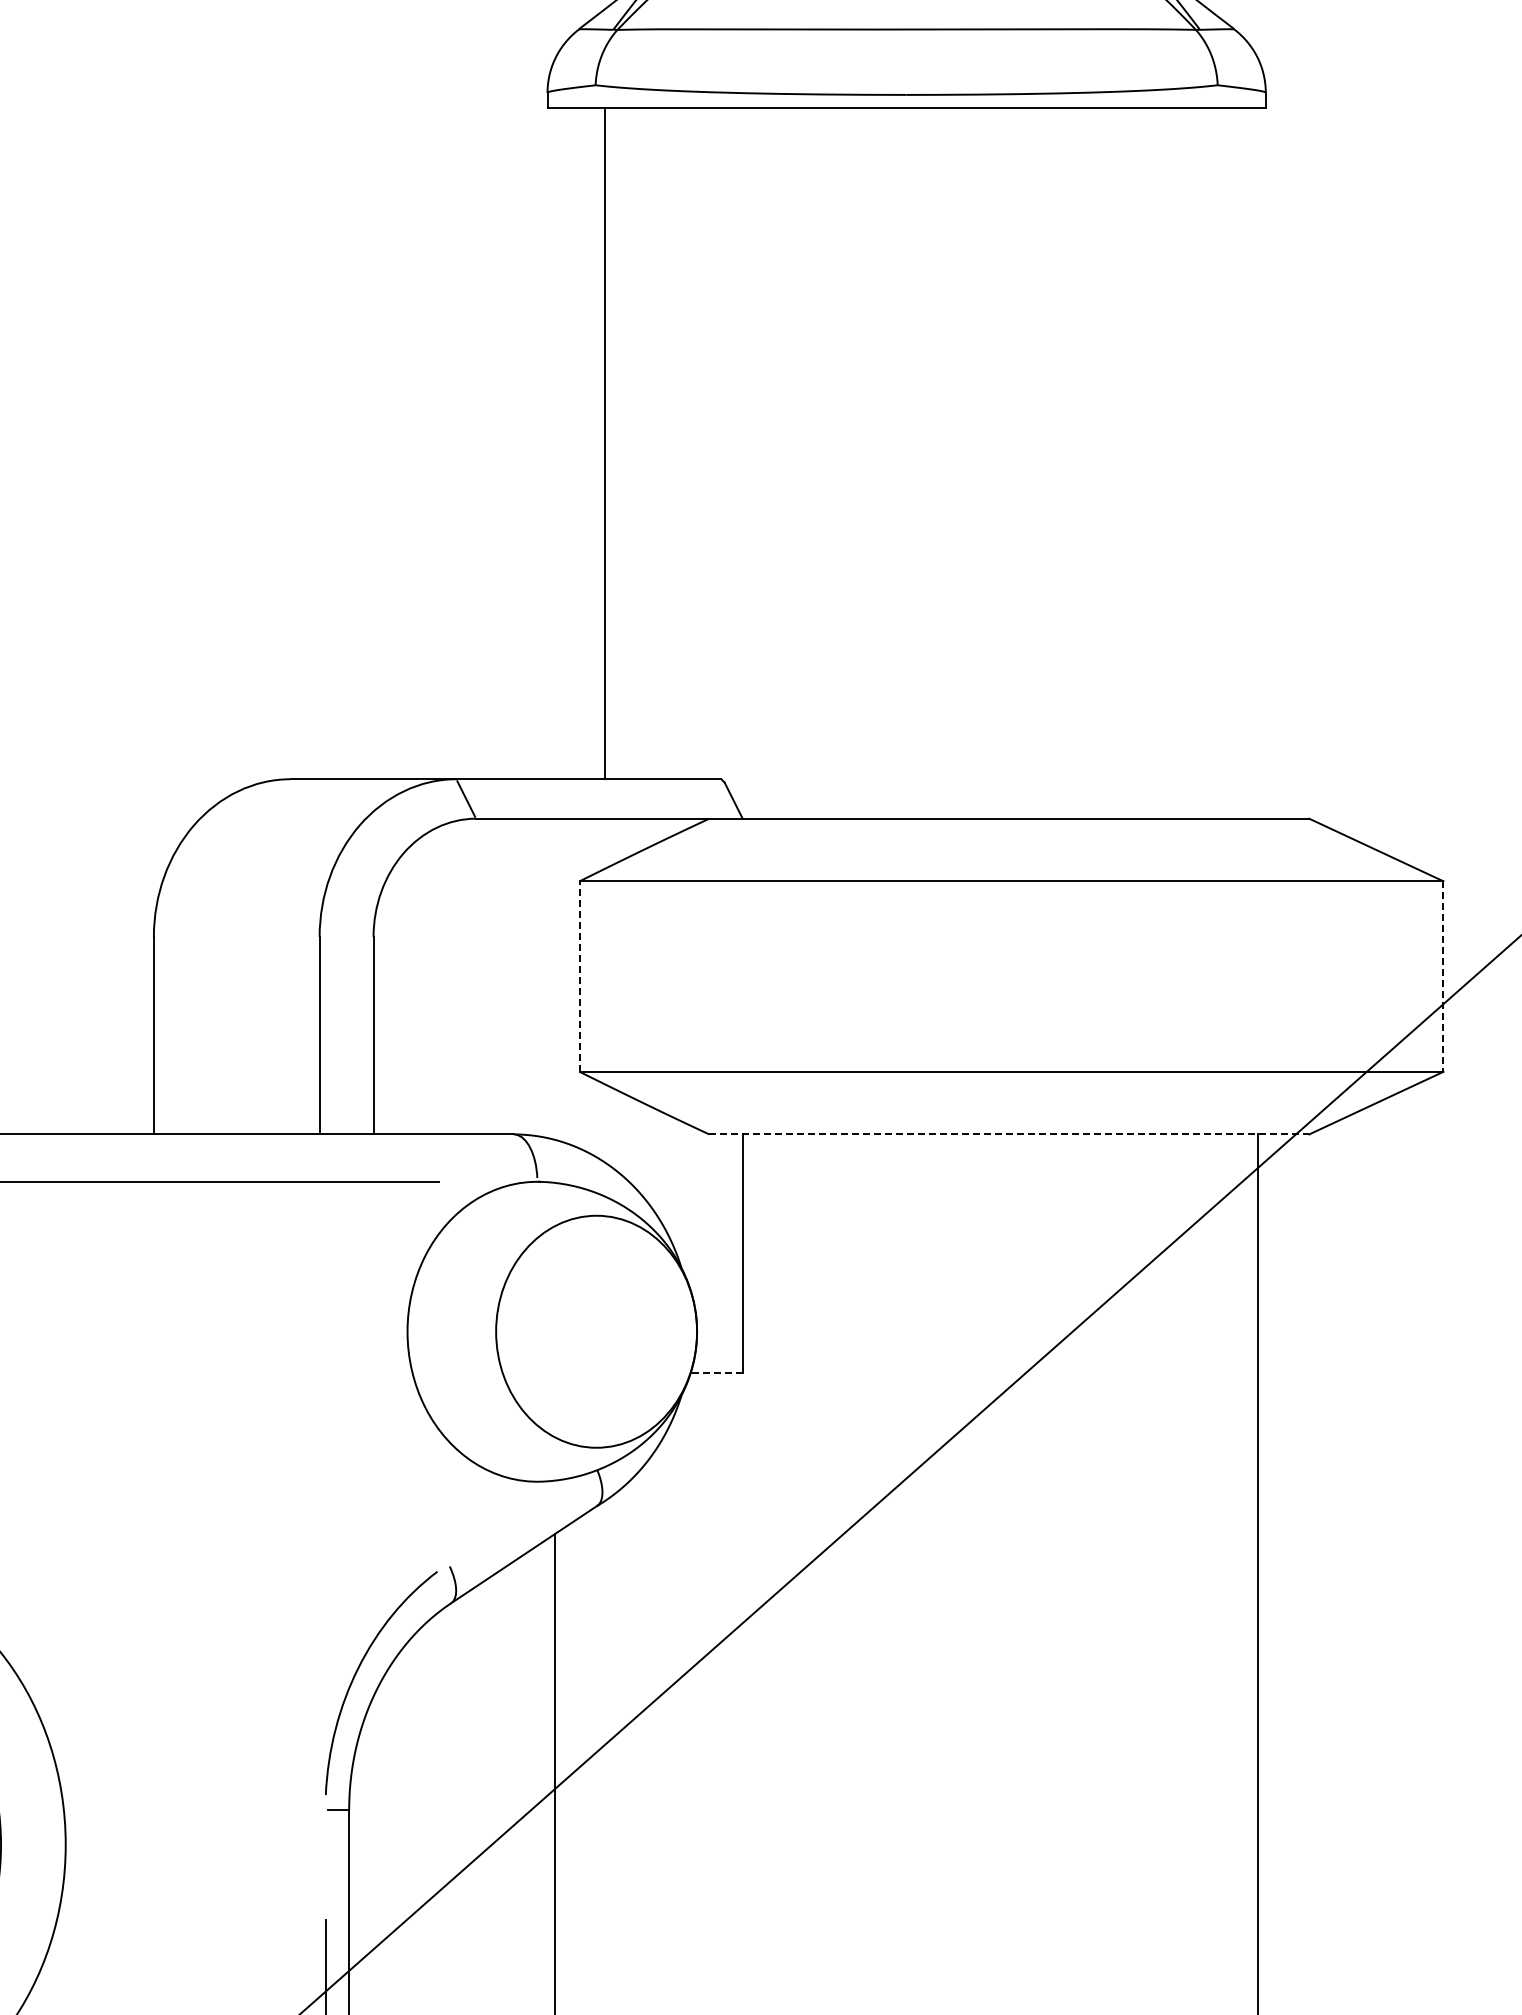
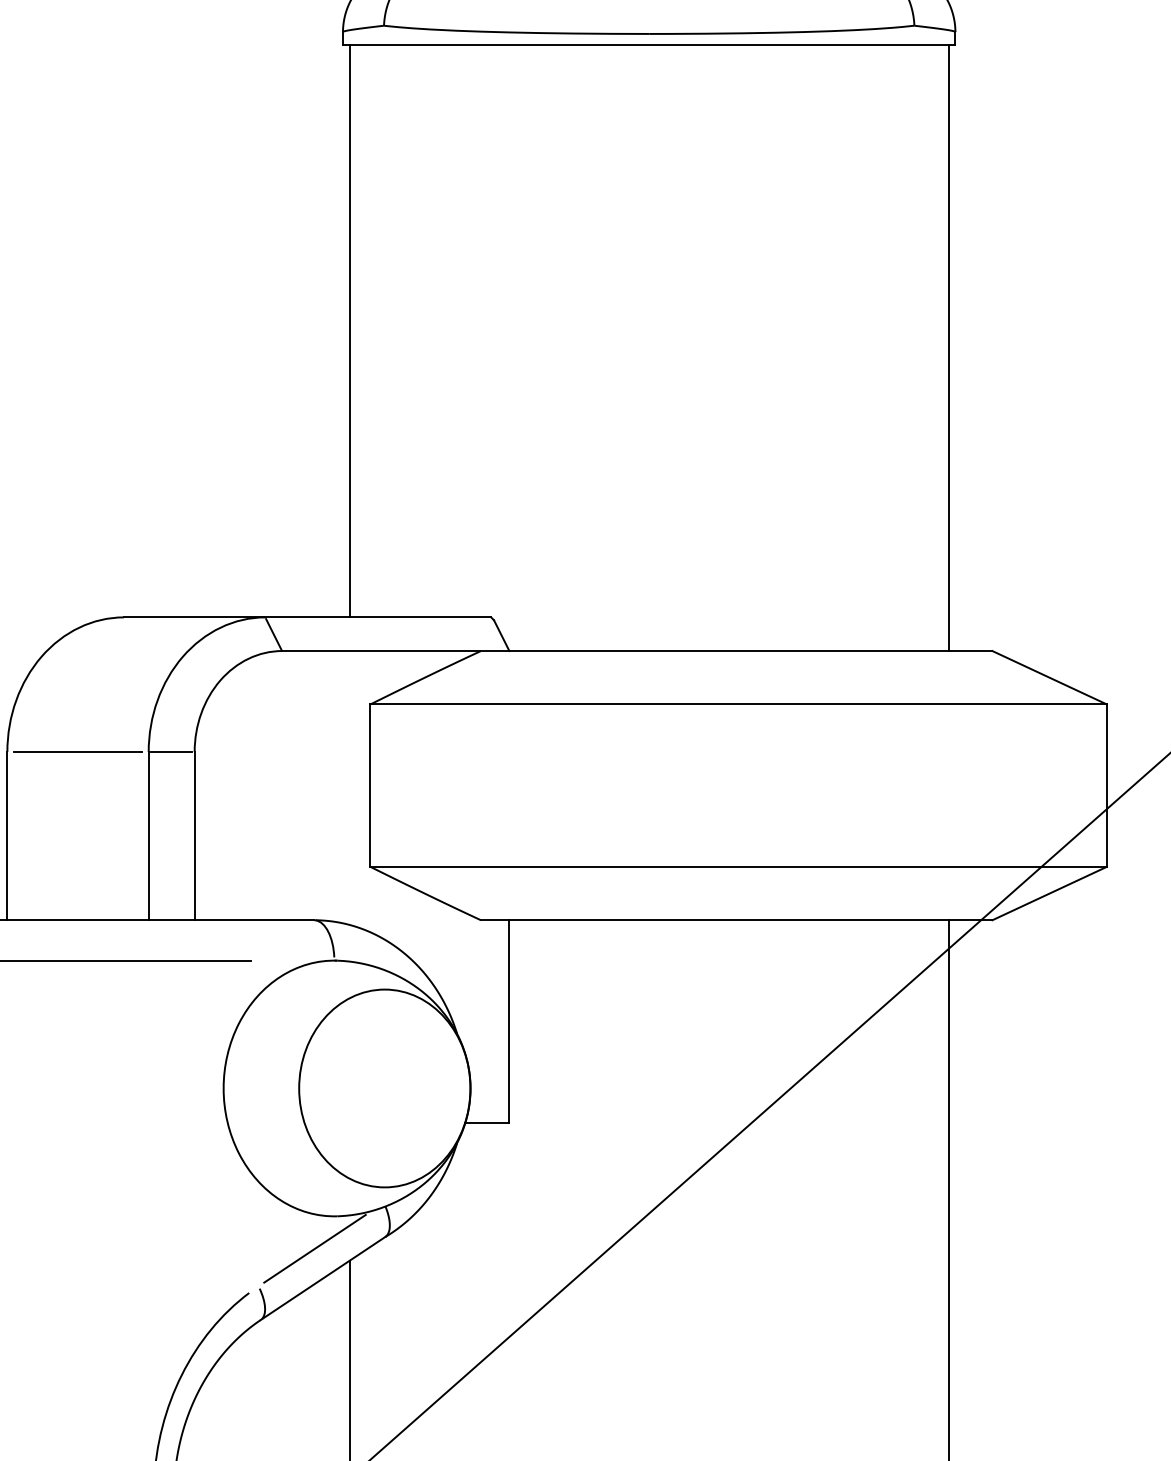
line: (605, 443) -> (349, 331), moved
line: (1257, 463) -> (948, 348), added
line: (236, 937) -> (77, 752), added
line: (346, 937) -> (171, 752), added
line: (579, 976) -> (370, 785), dashed -> solid
line: (1443, 977) -> (1106, 786), dashed -> solid
line: (1009, 1134) -> (736, 920), dashed -> solid
line: (716, 1372) -> (487, 1123), dashed -> solid
line: (514, 1519) -> (314, 1248), added

